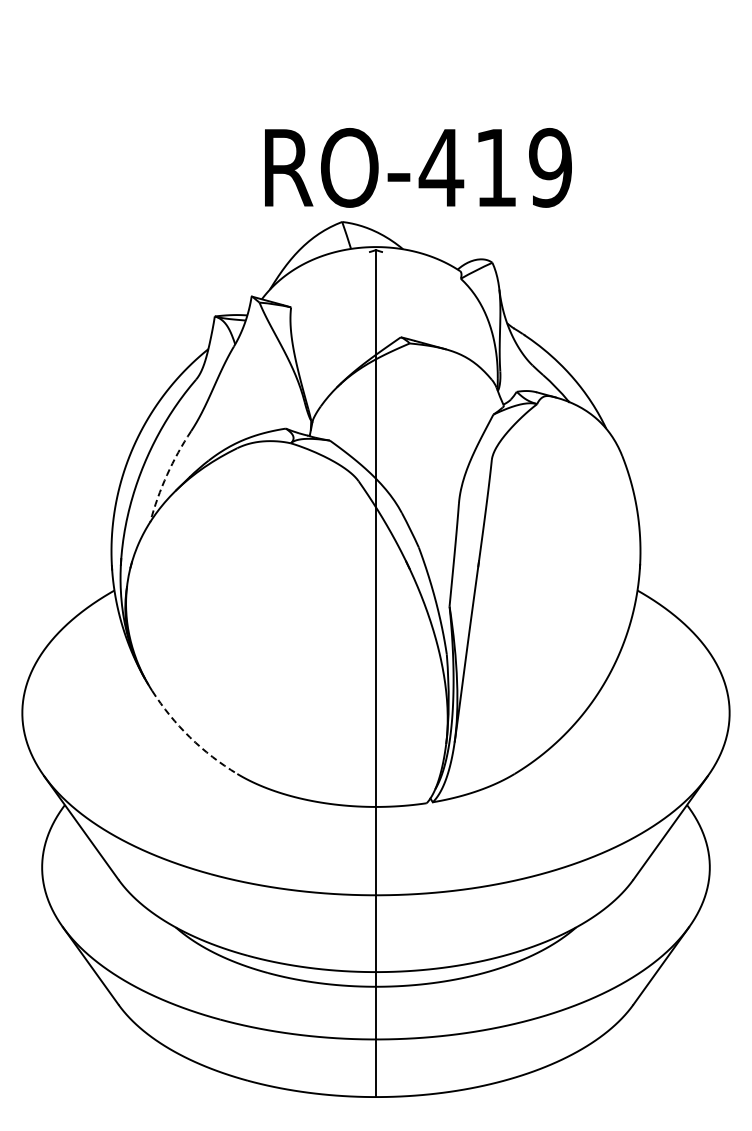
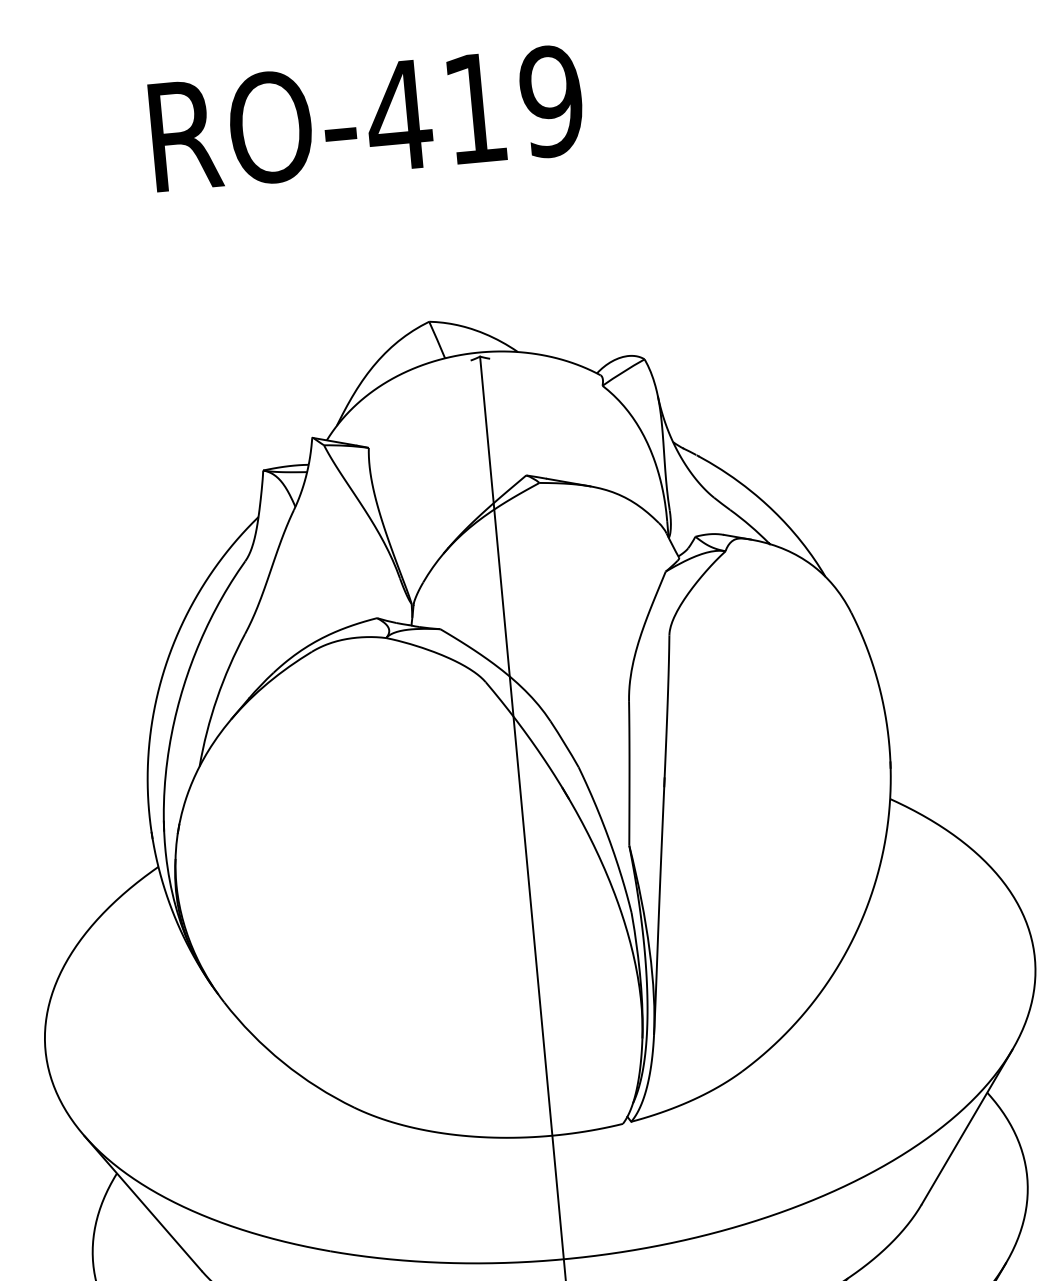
text: (418, 167) -> (366, 118), moved
arc: (167, 475) -> (217, 699), dashed -> solid
arc: (189, 737) -> (282, 1062), dashed -> solid

